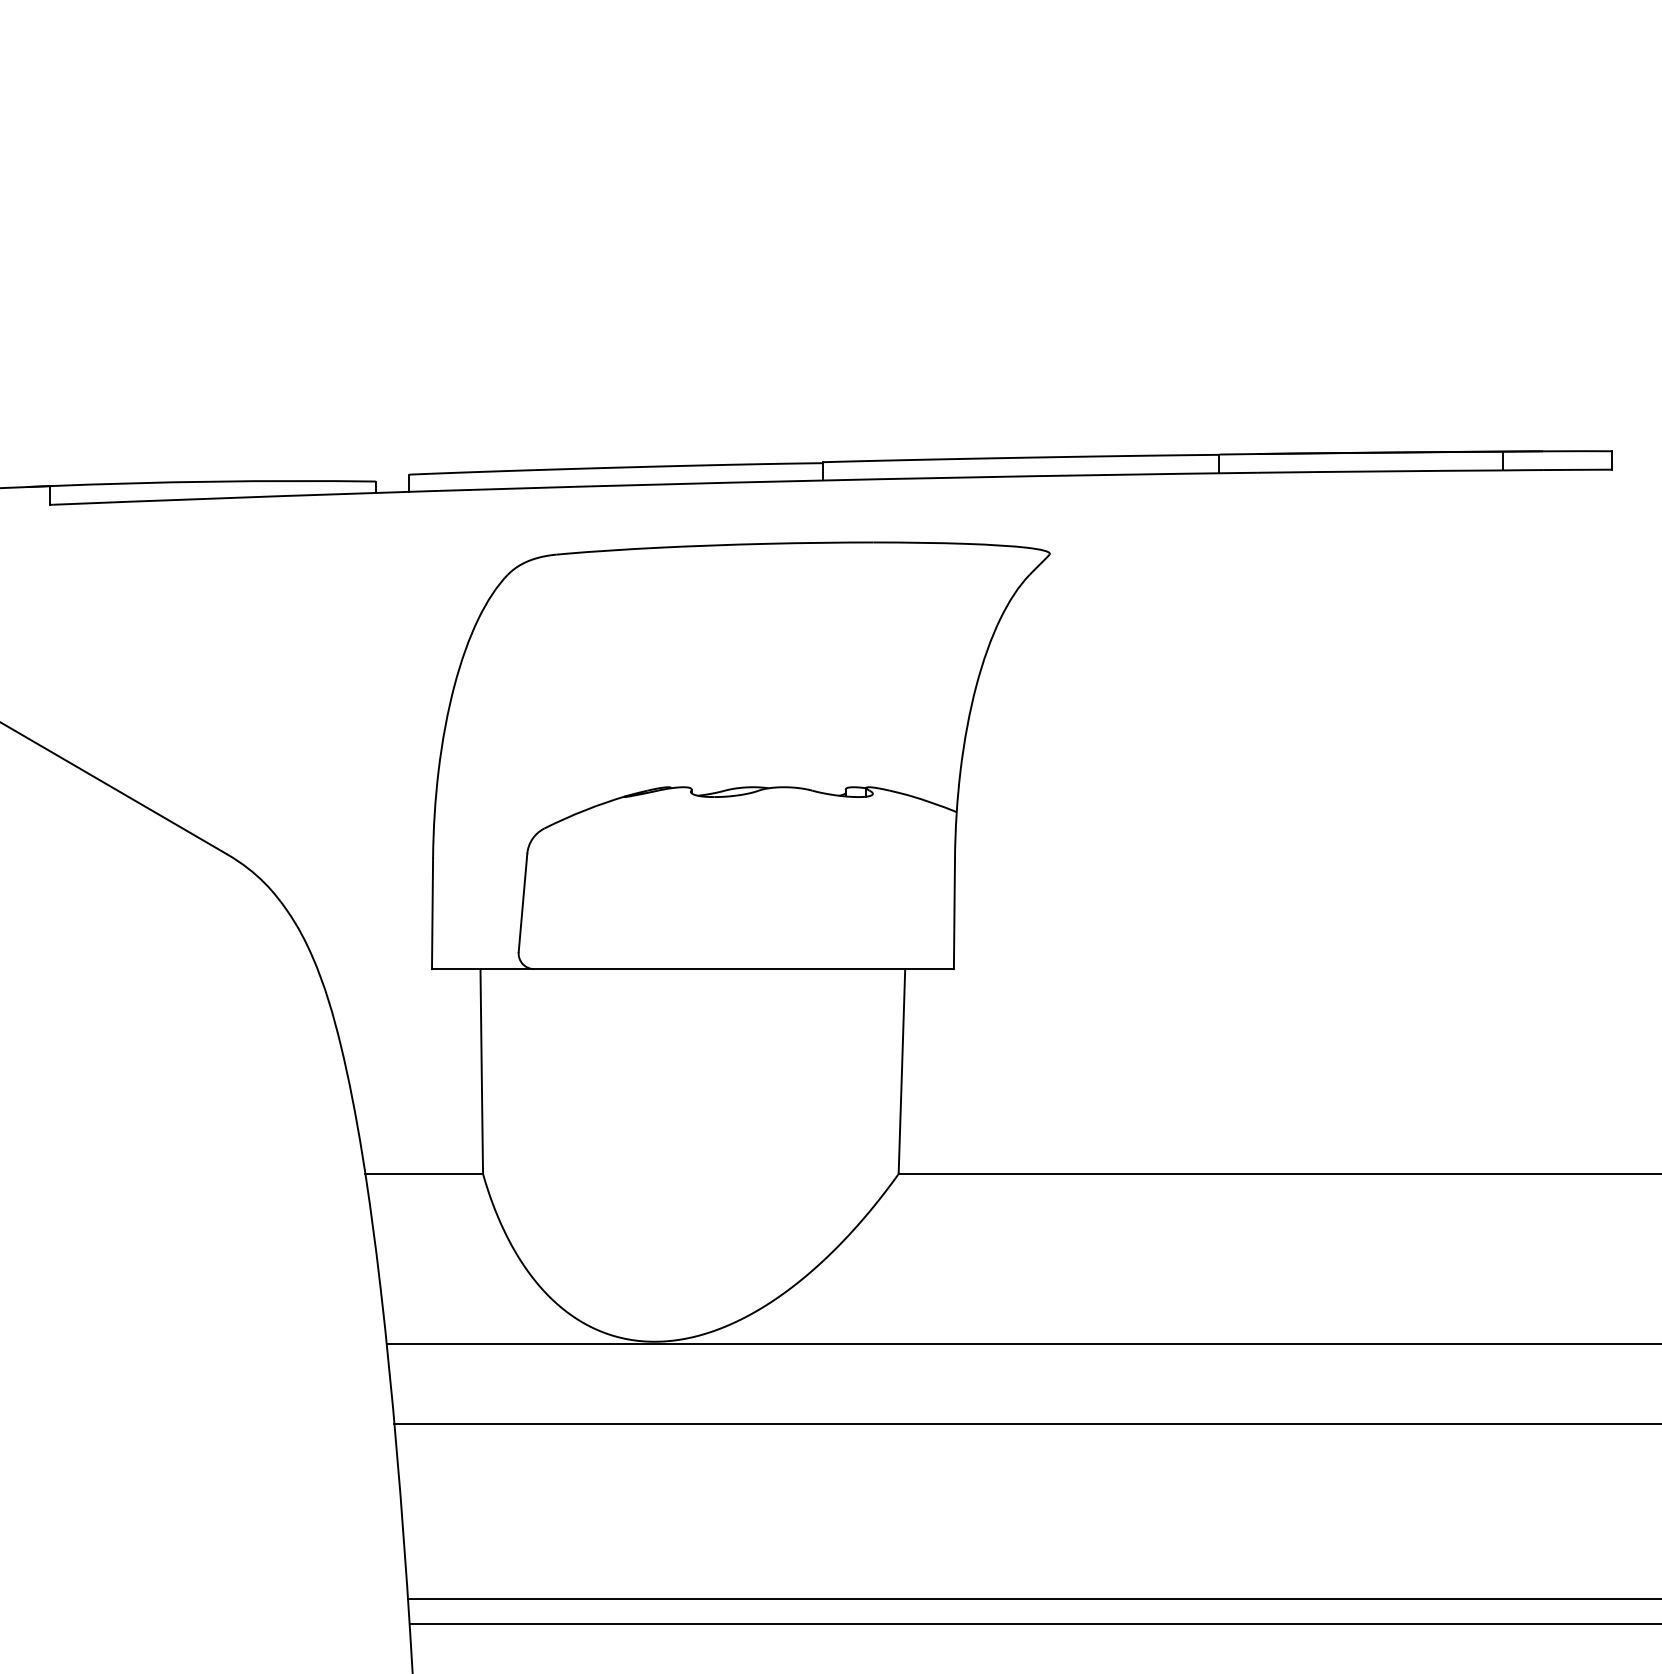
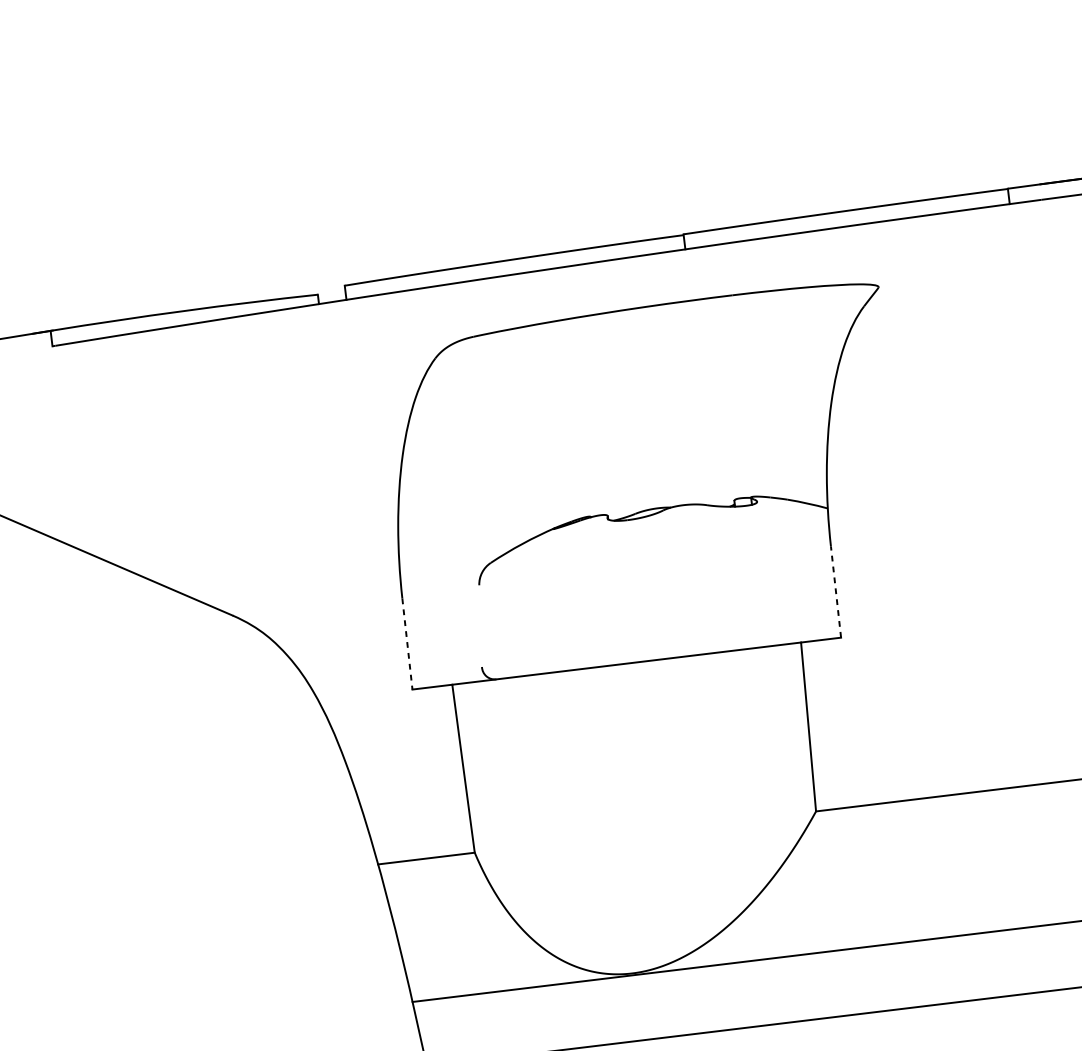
line: (522, 902) -> (480, 625), removed
line: (954, 913) -> (836, 591), solid -> dashed
line: (432, 914) -> (407, 644), solid -> dashed

